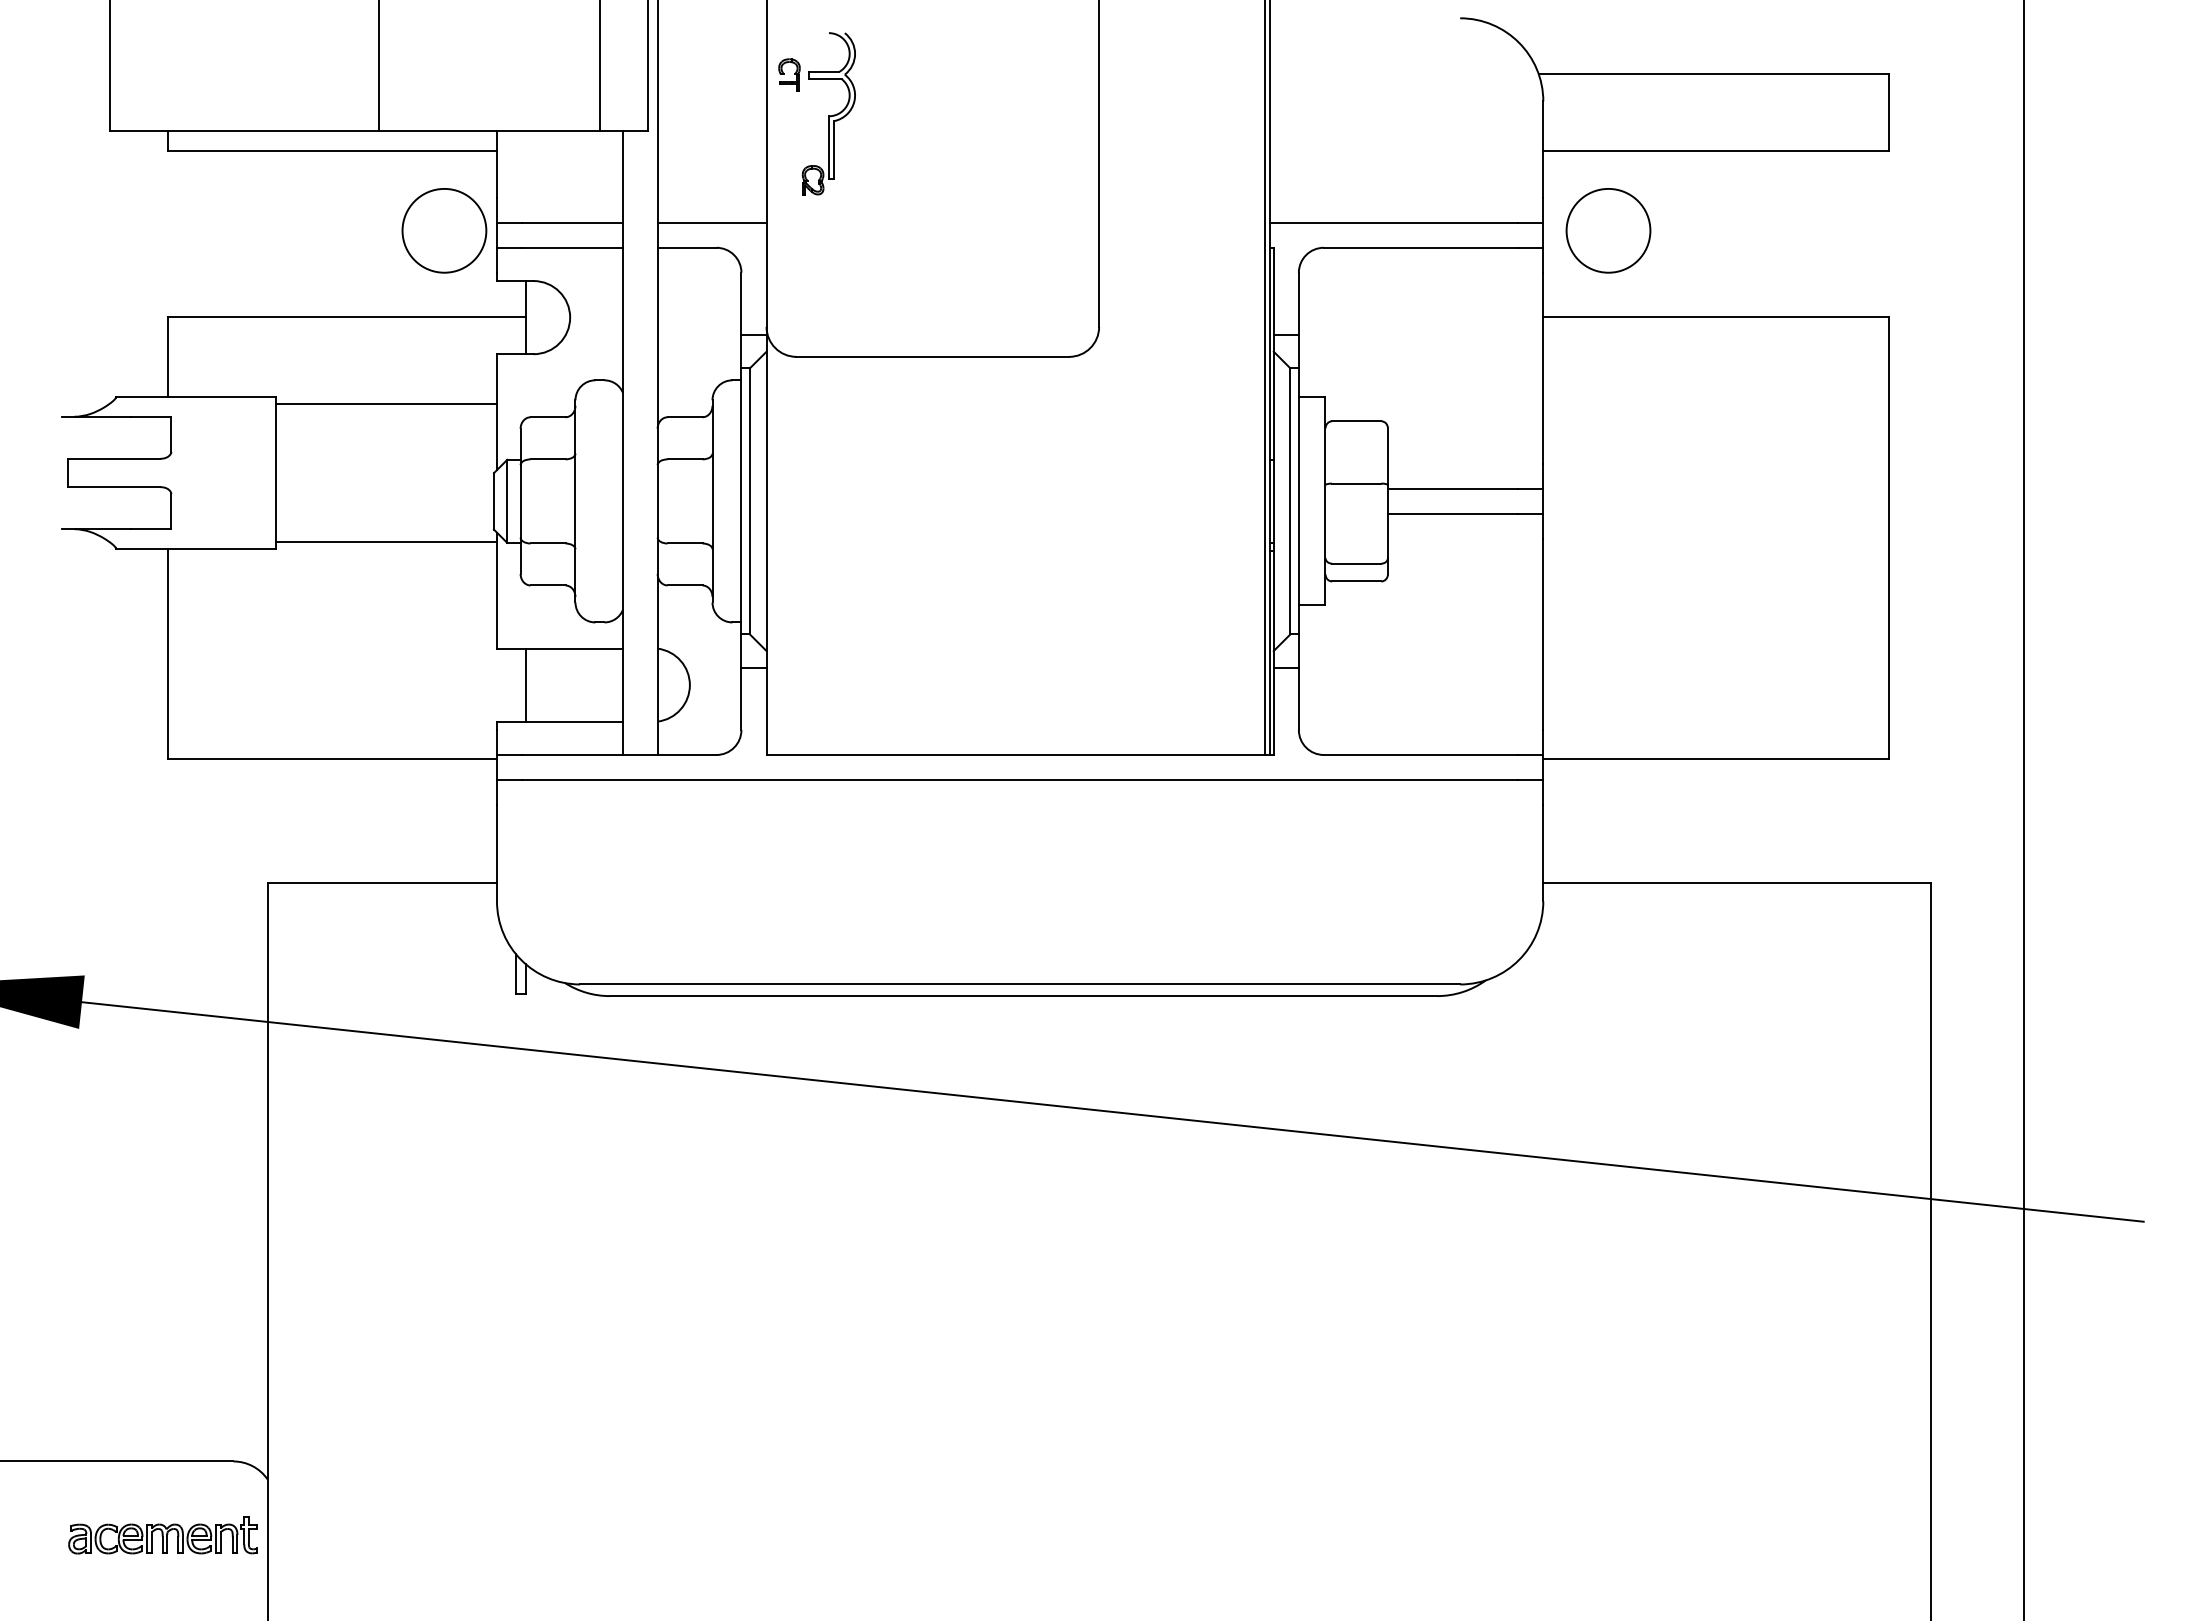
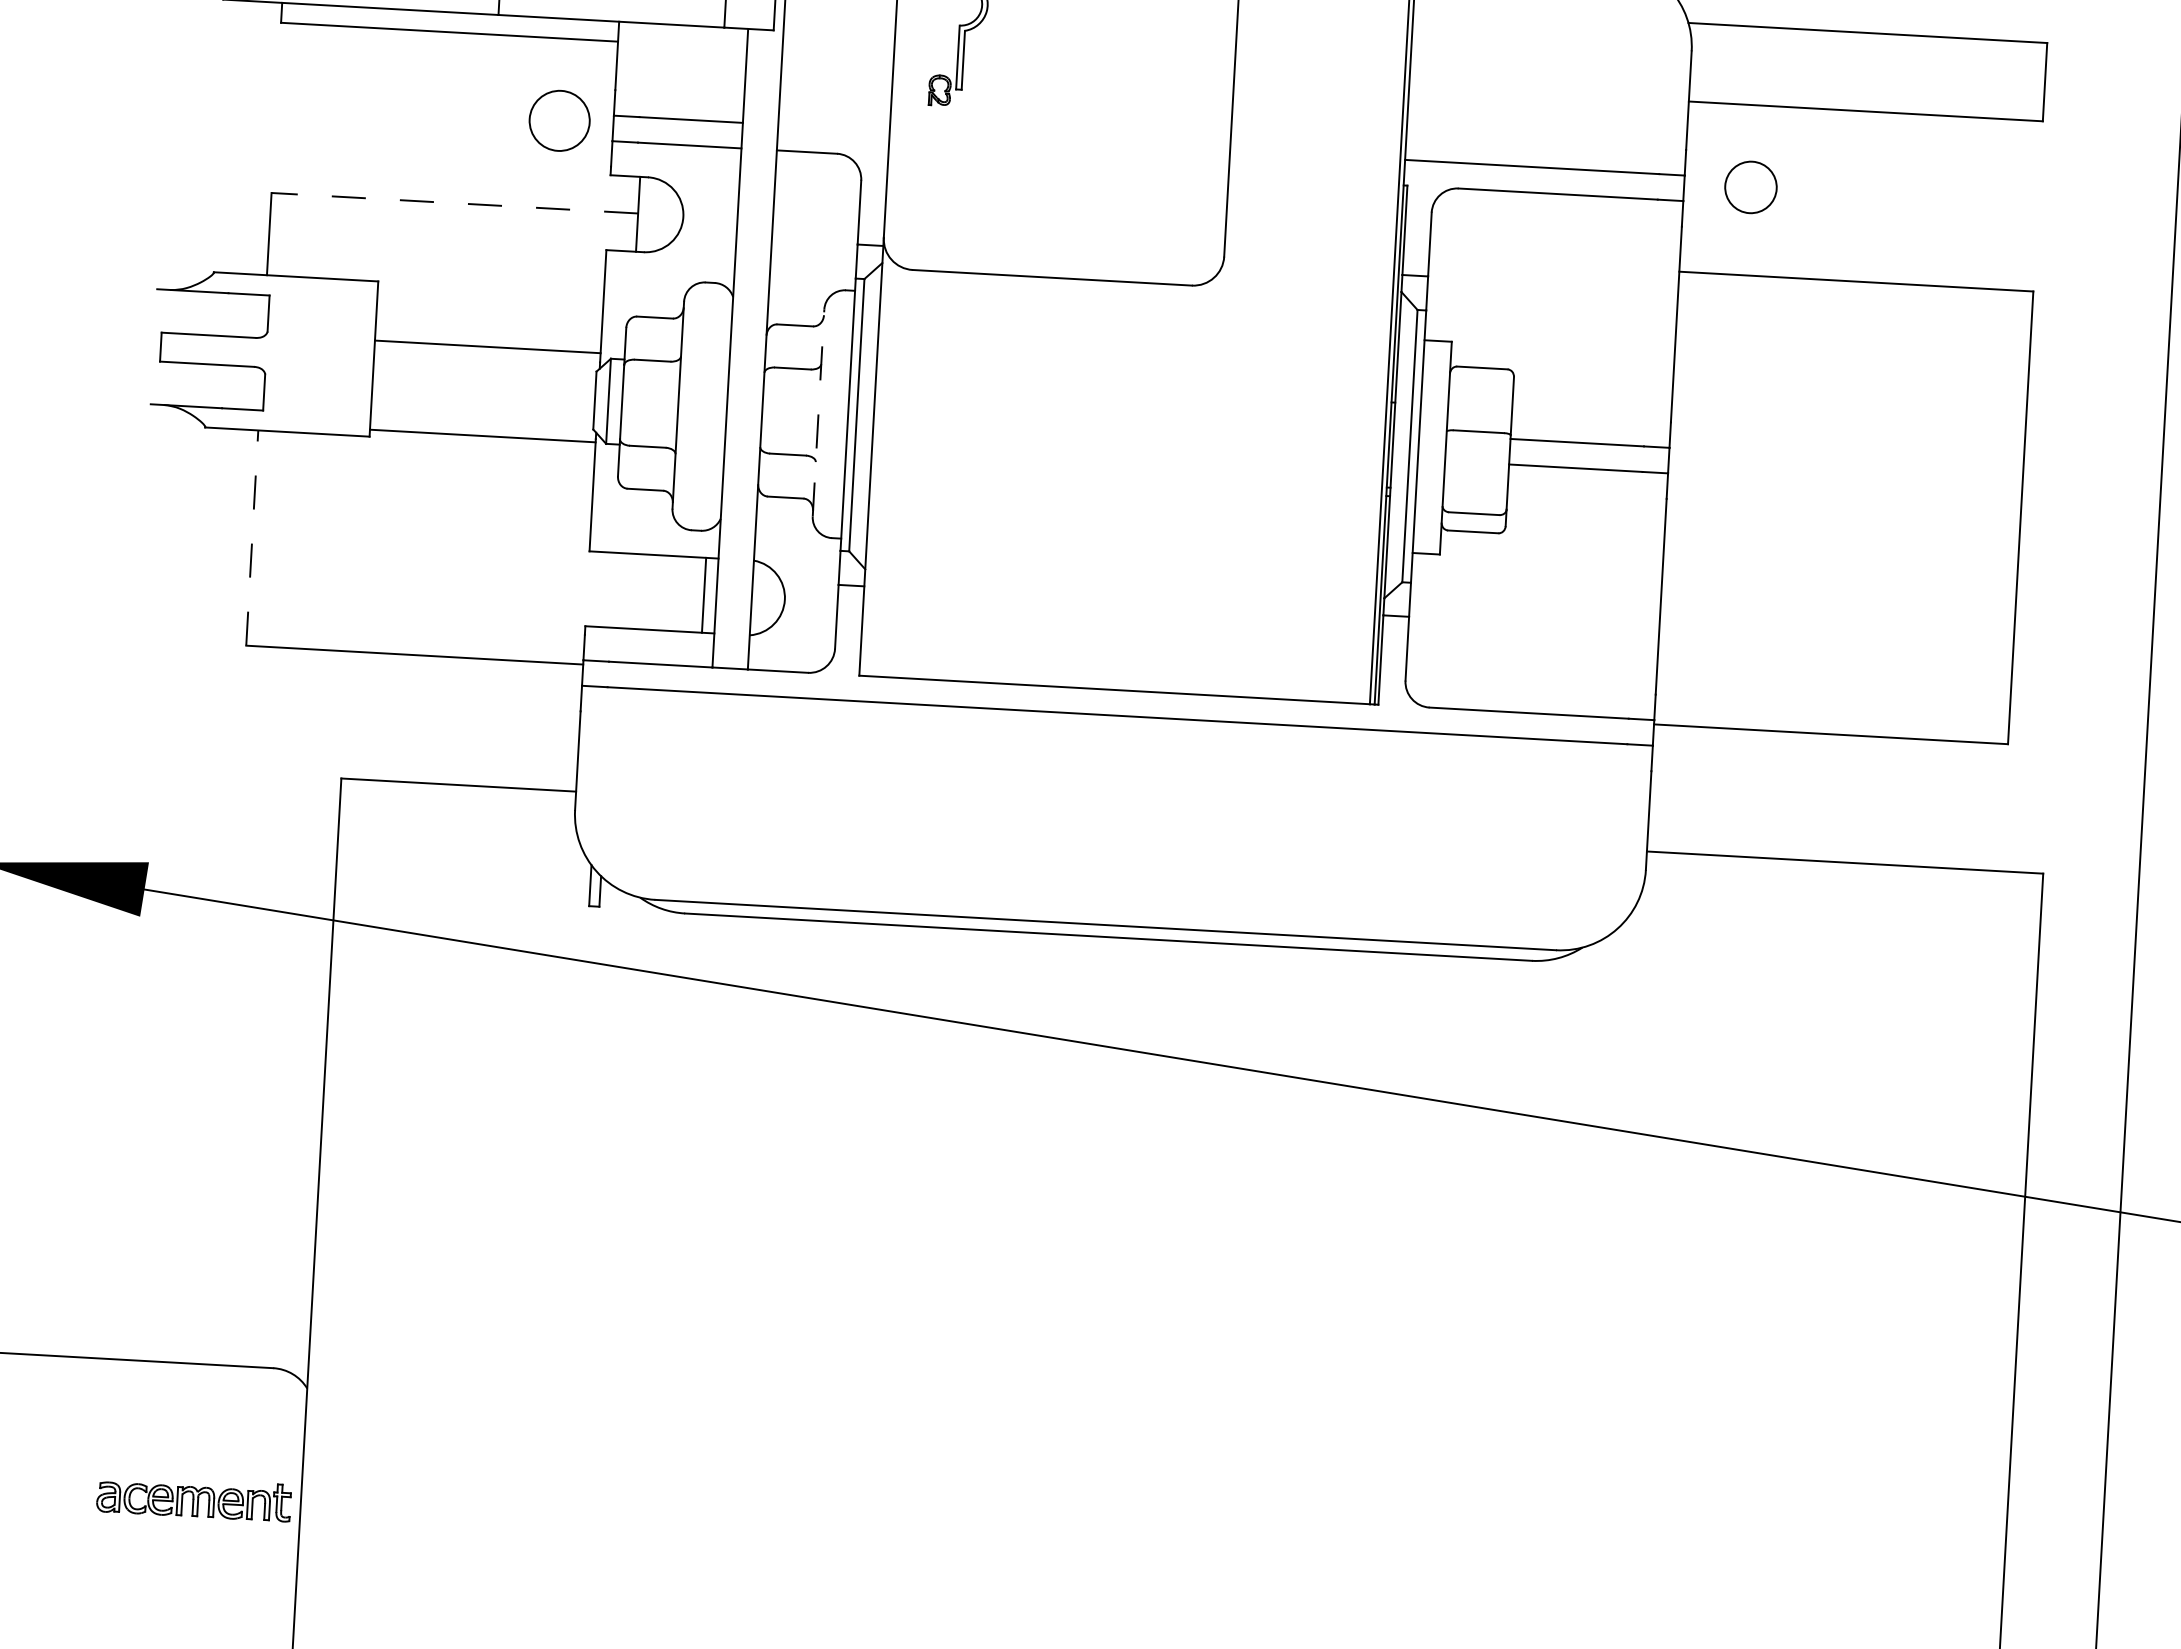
line: (711, 222) -> (833, 127), removed
circle: (444, 230) -> (559, 120), size x0.7
circle: (1608, 230) -> (1750, 187), size x0.6
line: (346, 316) -> (454, 202), solid -> dashed
line: (386, 403) -> (487, 346), moved
line: (712, 500) -> (818, 412), solid -> dashed
line: (167, 653) -> (252, 537), solid -> dashed
line: (525, 684) -> (703, 594), moved
part: (162, 1535) -> (193, 1498), moved

